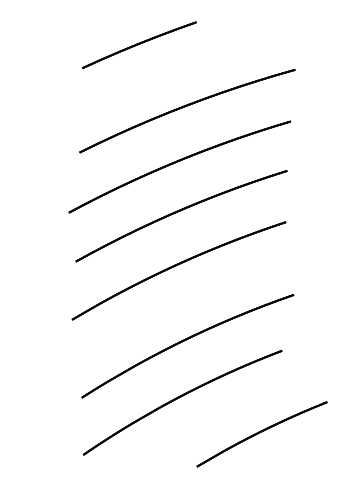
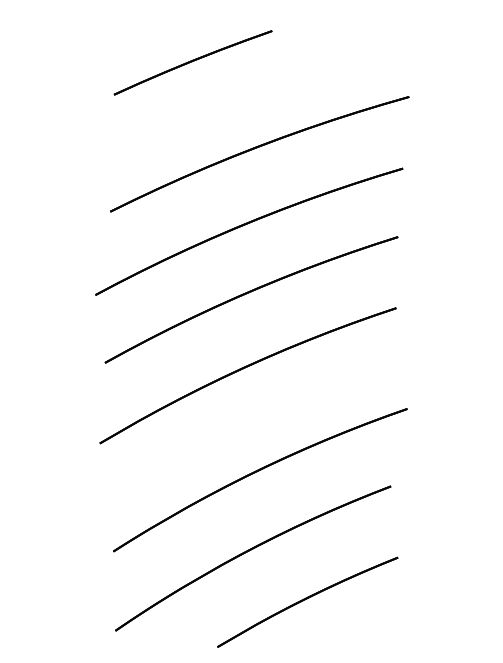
part: (261, 434) -> (306, 602), moved

